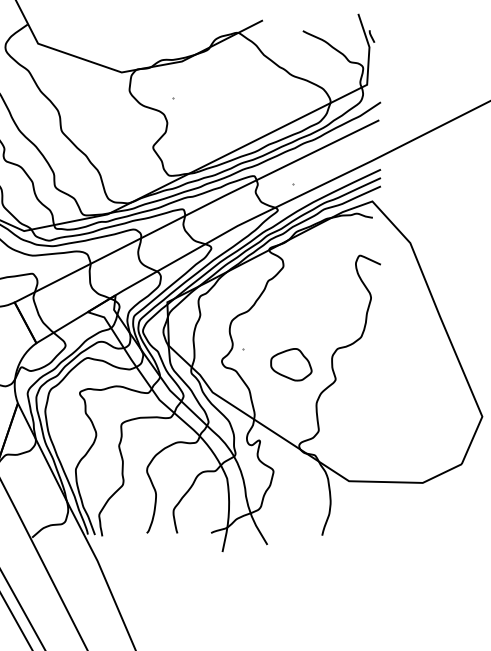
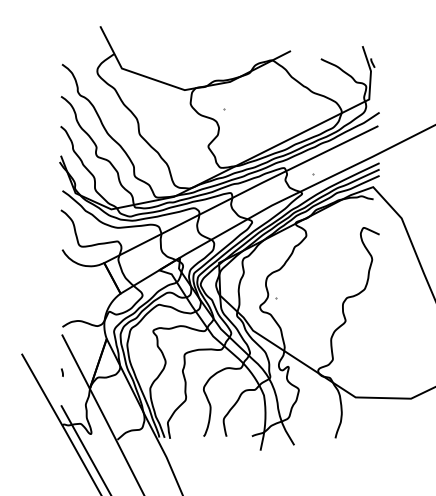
part: (291, 364) -> (312, 309), removed

